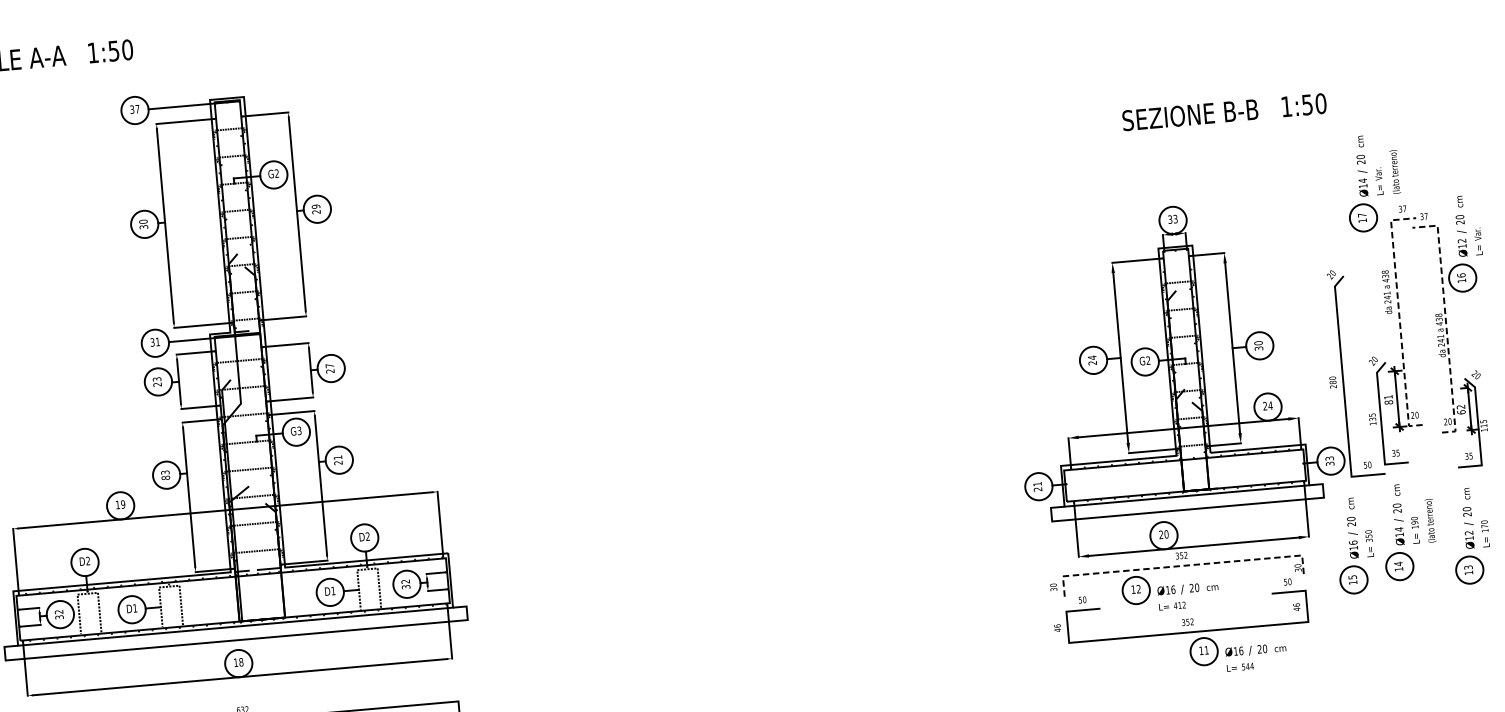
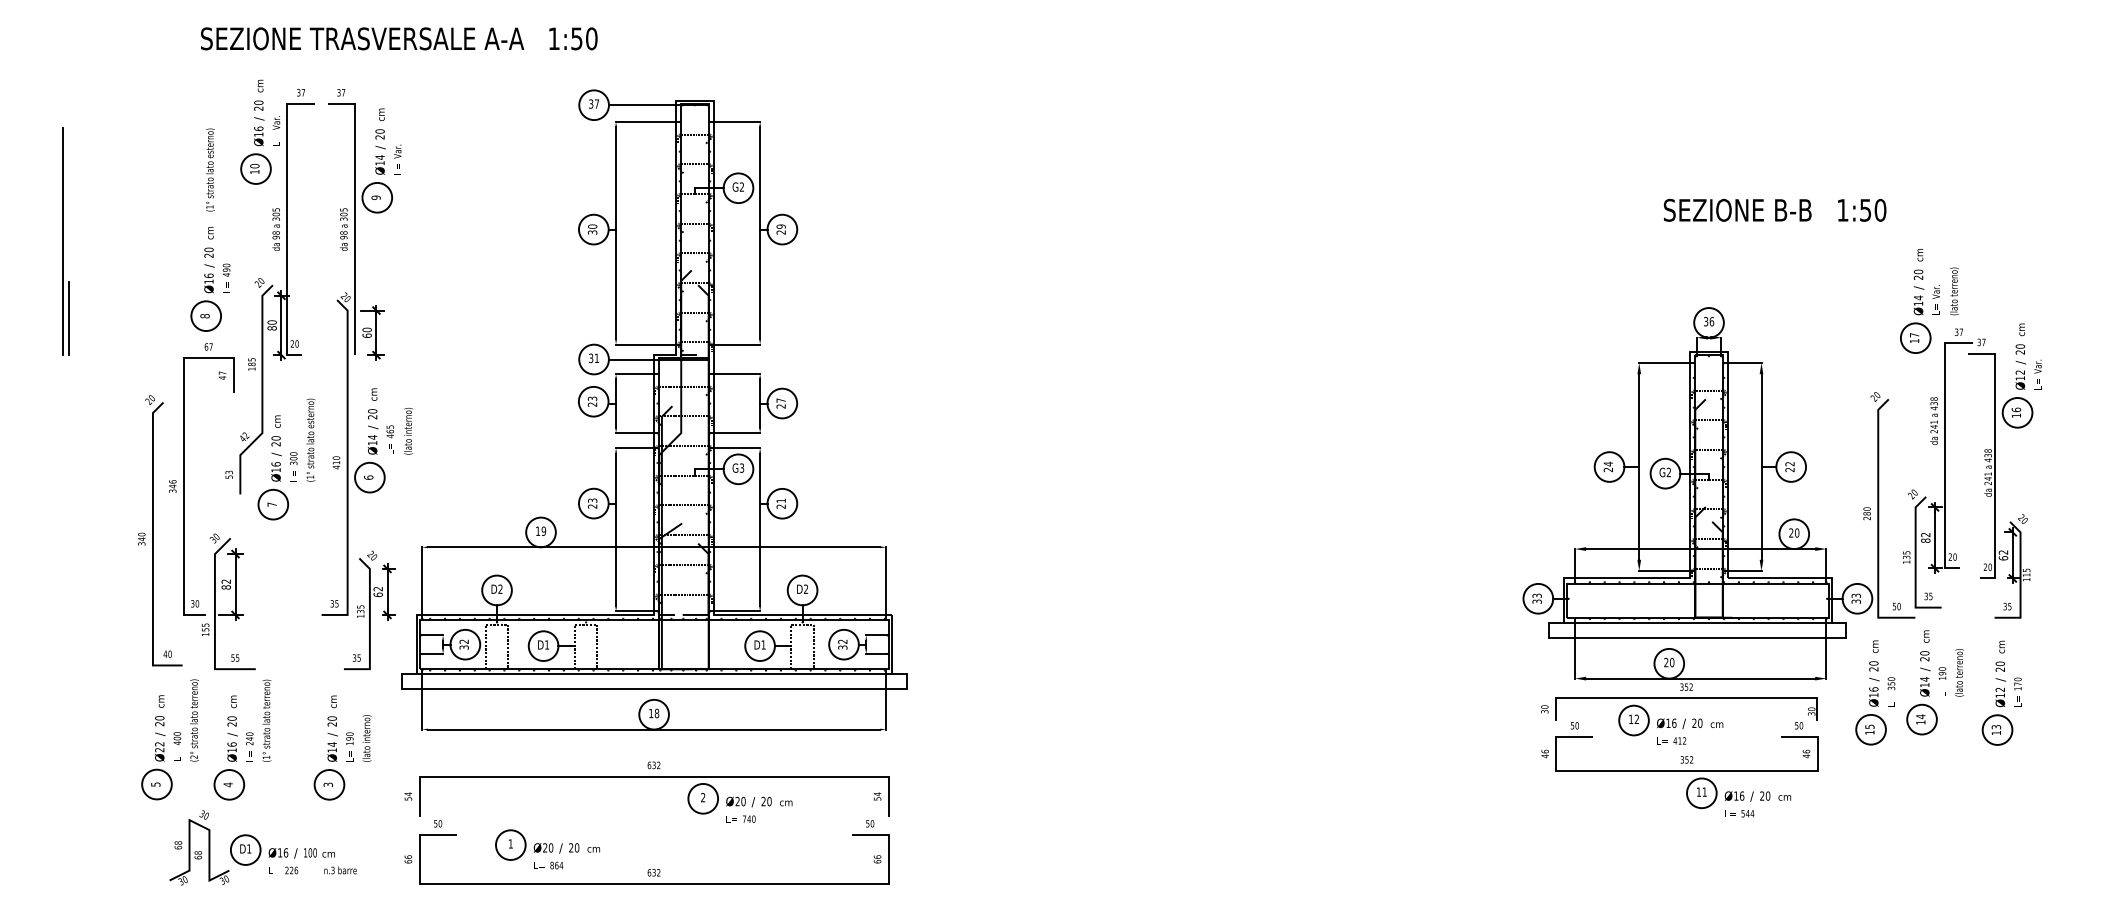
text: (1175, 218) -> (1711, 321), 33 -> 36
line: (1399, 317) -> (1945, 449), dashed -> solid
line: (1446, 322) -> (1995, 459), dashed -> solid
text: (1258, 345) -> (1789, 466), 30 -> 22
text: (1388, 397) -> (1925, 535), 81 -> 82
text: (1269, 405) -> (1796, 532), 24 -> 20
text: (165, 477) -> (592, 506), 83 -> 23
text: (1037, 486) -> (1536, 598), 21 -> 33
line: (1182, 566) -> (1686, 698), dashed -> solid

